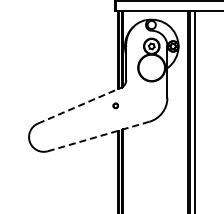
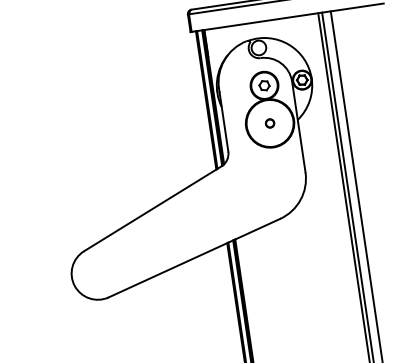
line: (80, 105) -> (154, 208), dashed -> solid
part: (115, 105) -> (269, 122), moved
line: (98, 136) -> (194, 258), dashed -> solid

